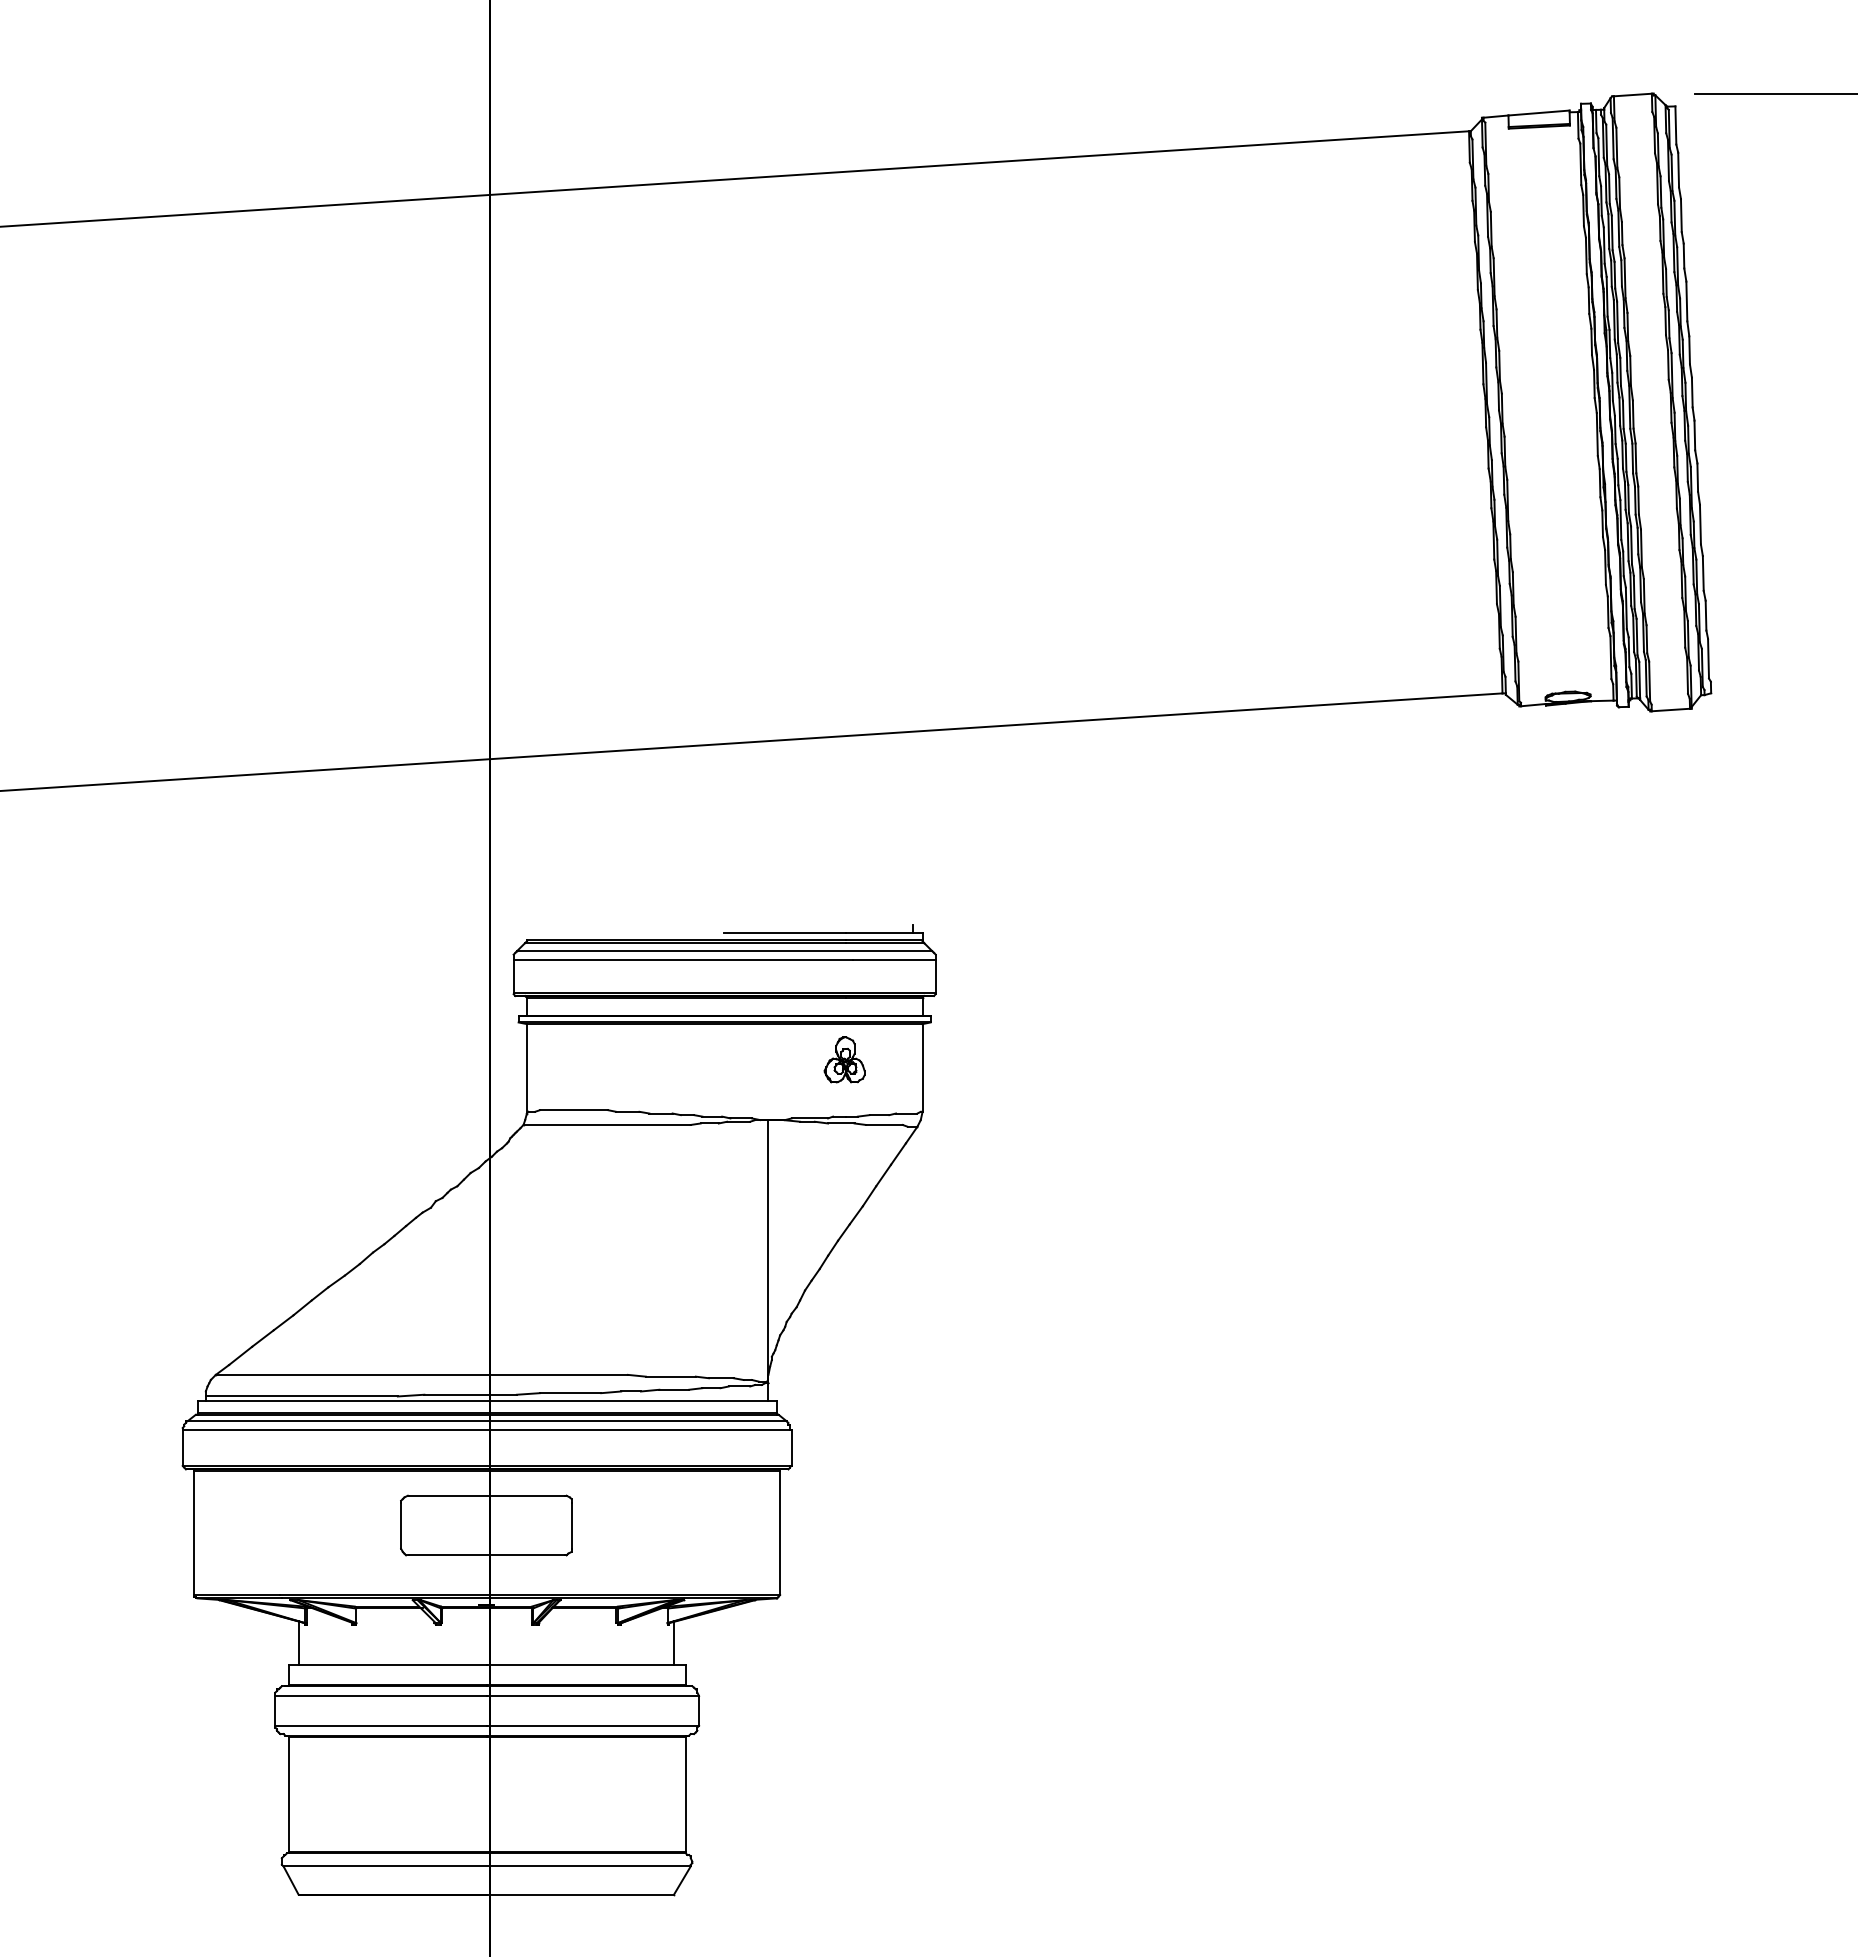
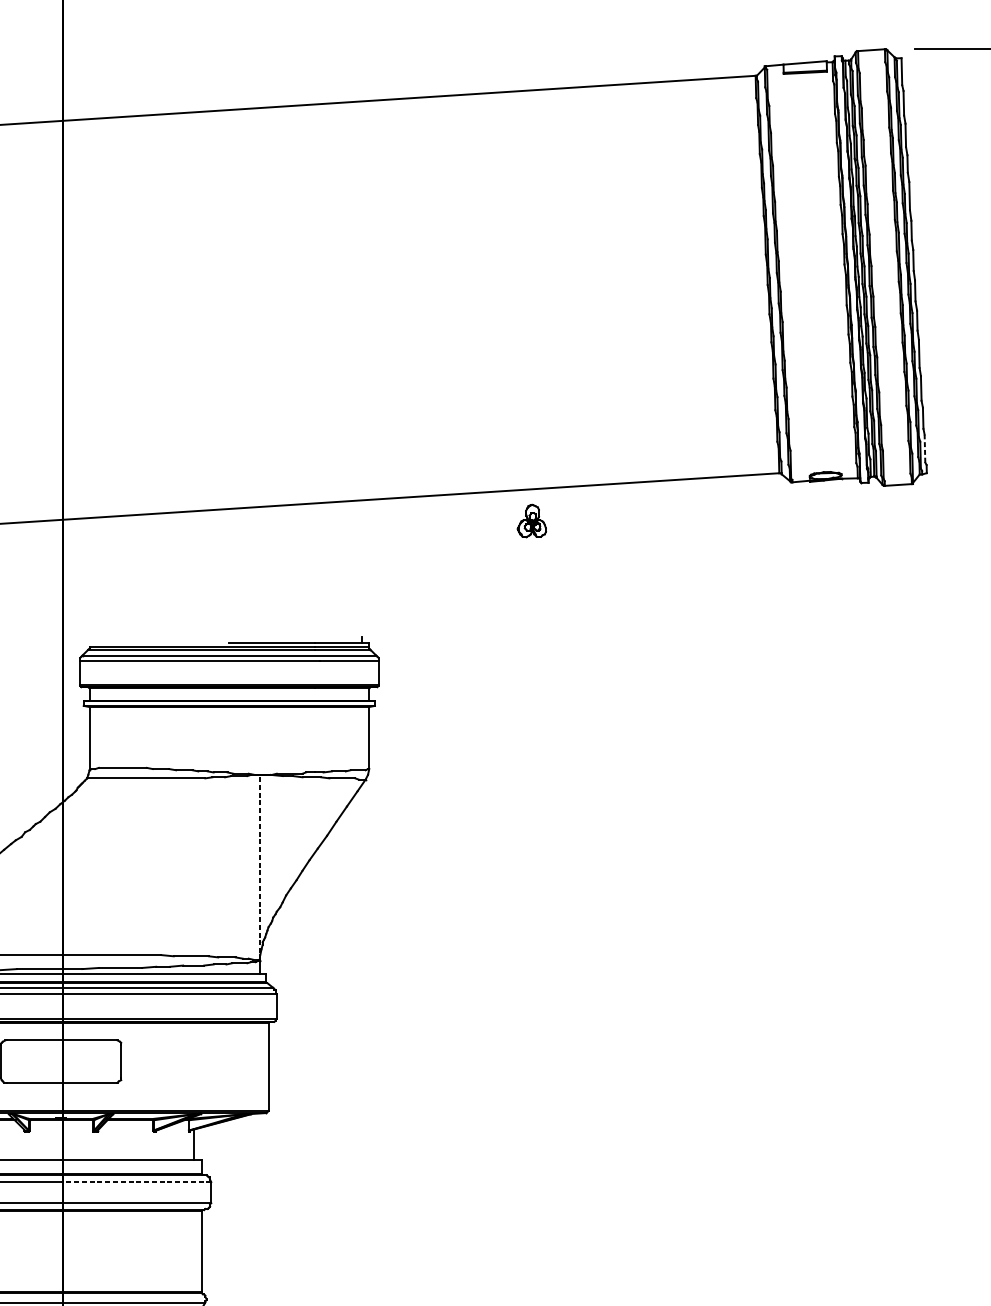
line: (1708, 658) -> (924, 448), solid -> dashed
part: (844, 1059) -> (531, 520), moved
line: (768, 1251) -> (260, 867), solid -> dashed
line: (593, 1695) -> (136, 1181), solid -> dashed

